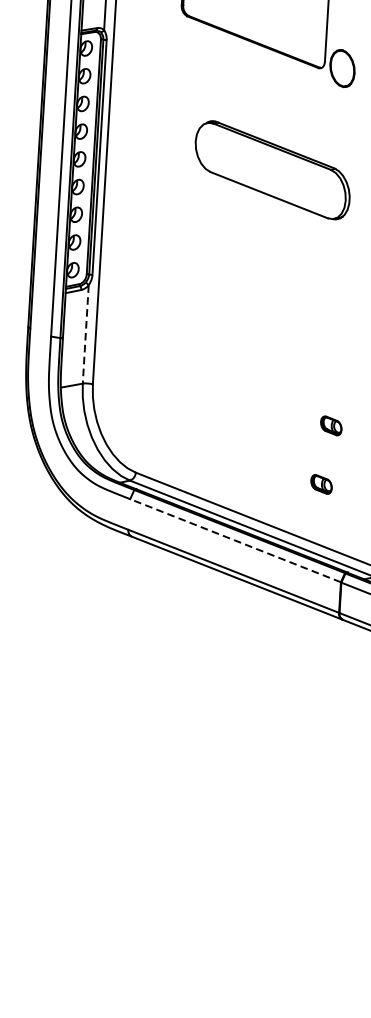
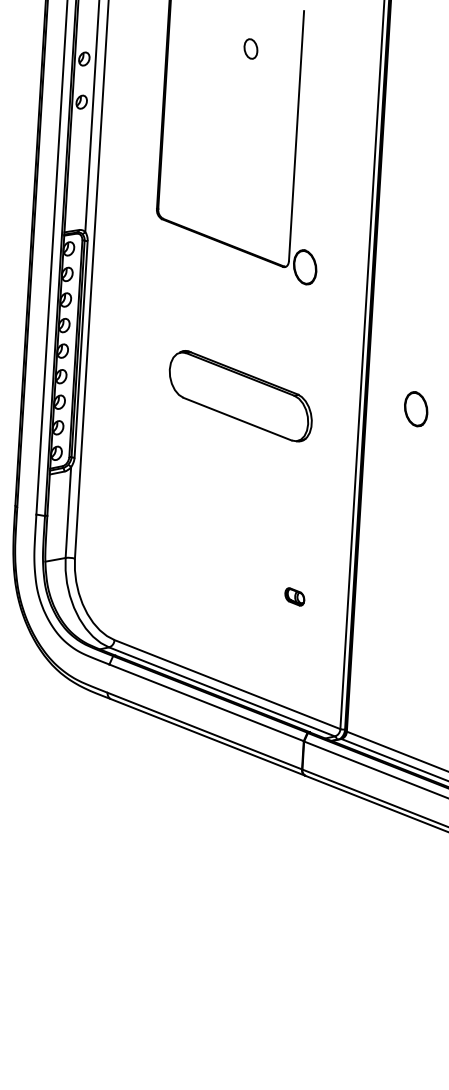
part: (272, 170) -> (240, 396), moved
line: (85, 335) -> (68, 513), dashed -> solid
part: (321, 483) -> (285, 650), removed
line: (235, 540) -> (206, 702), dashed -> solid

